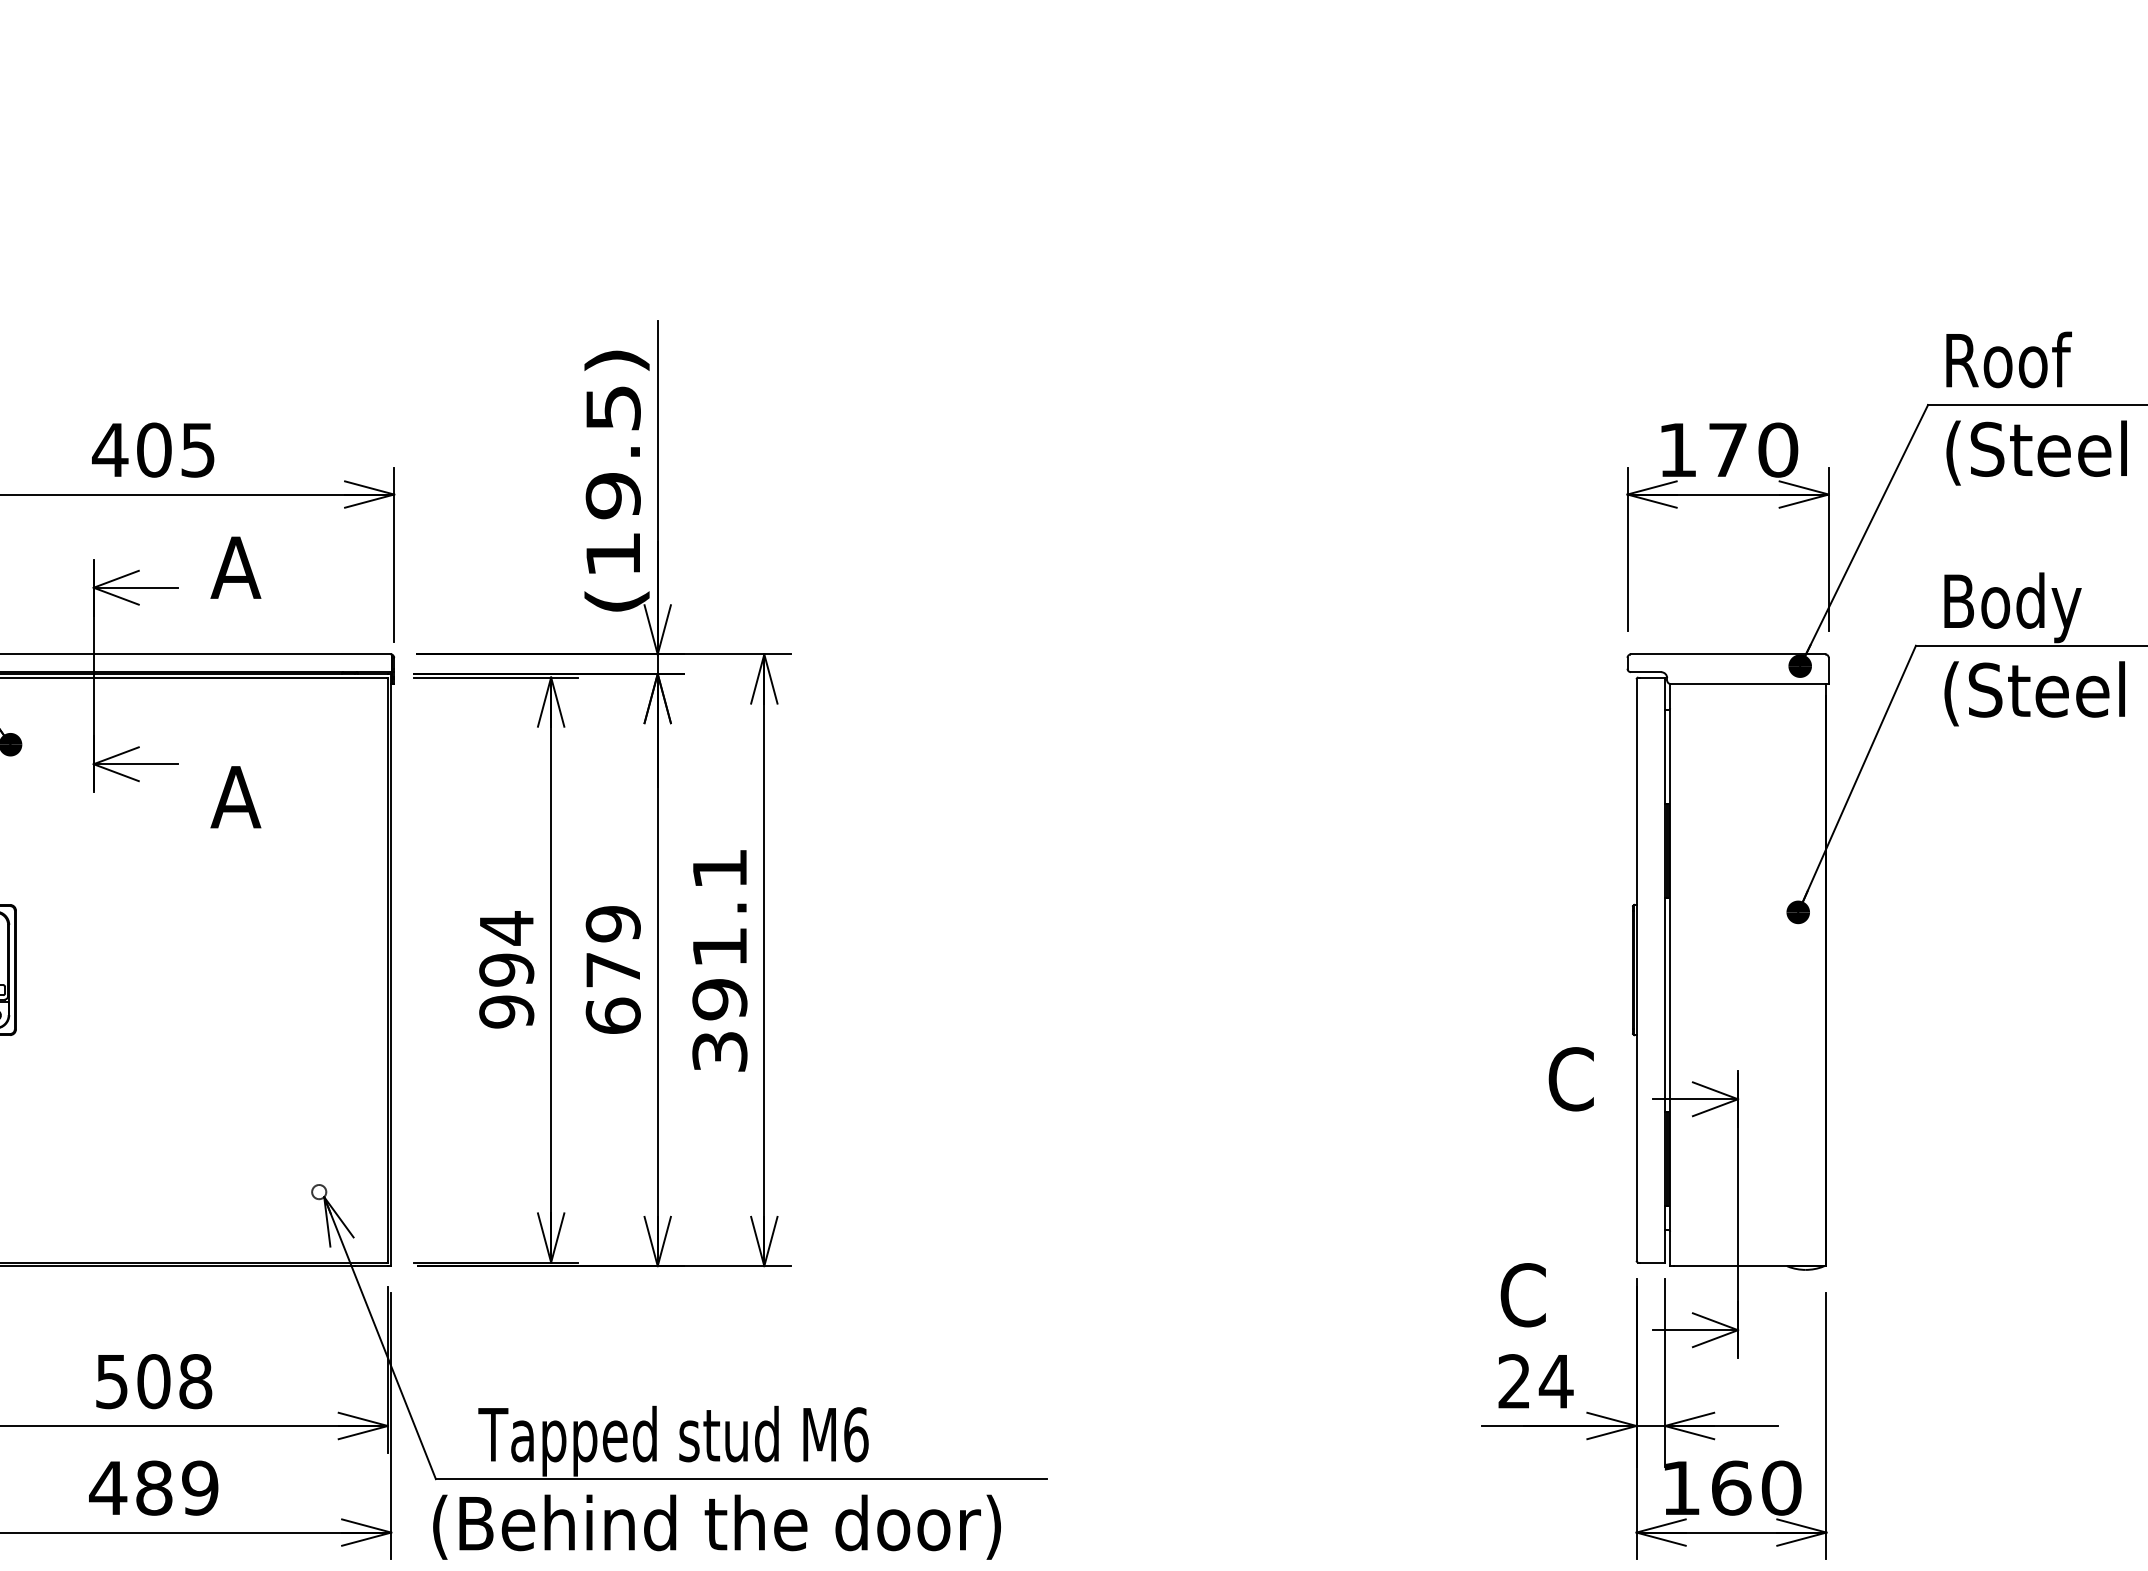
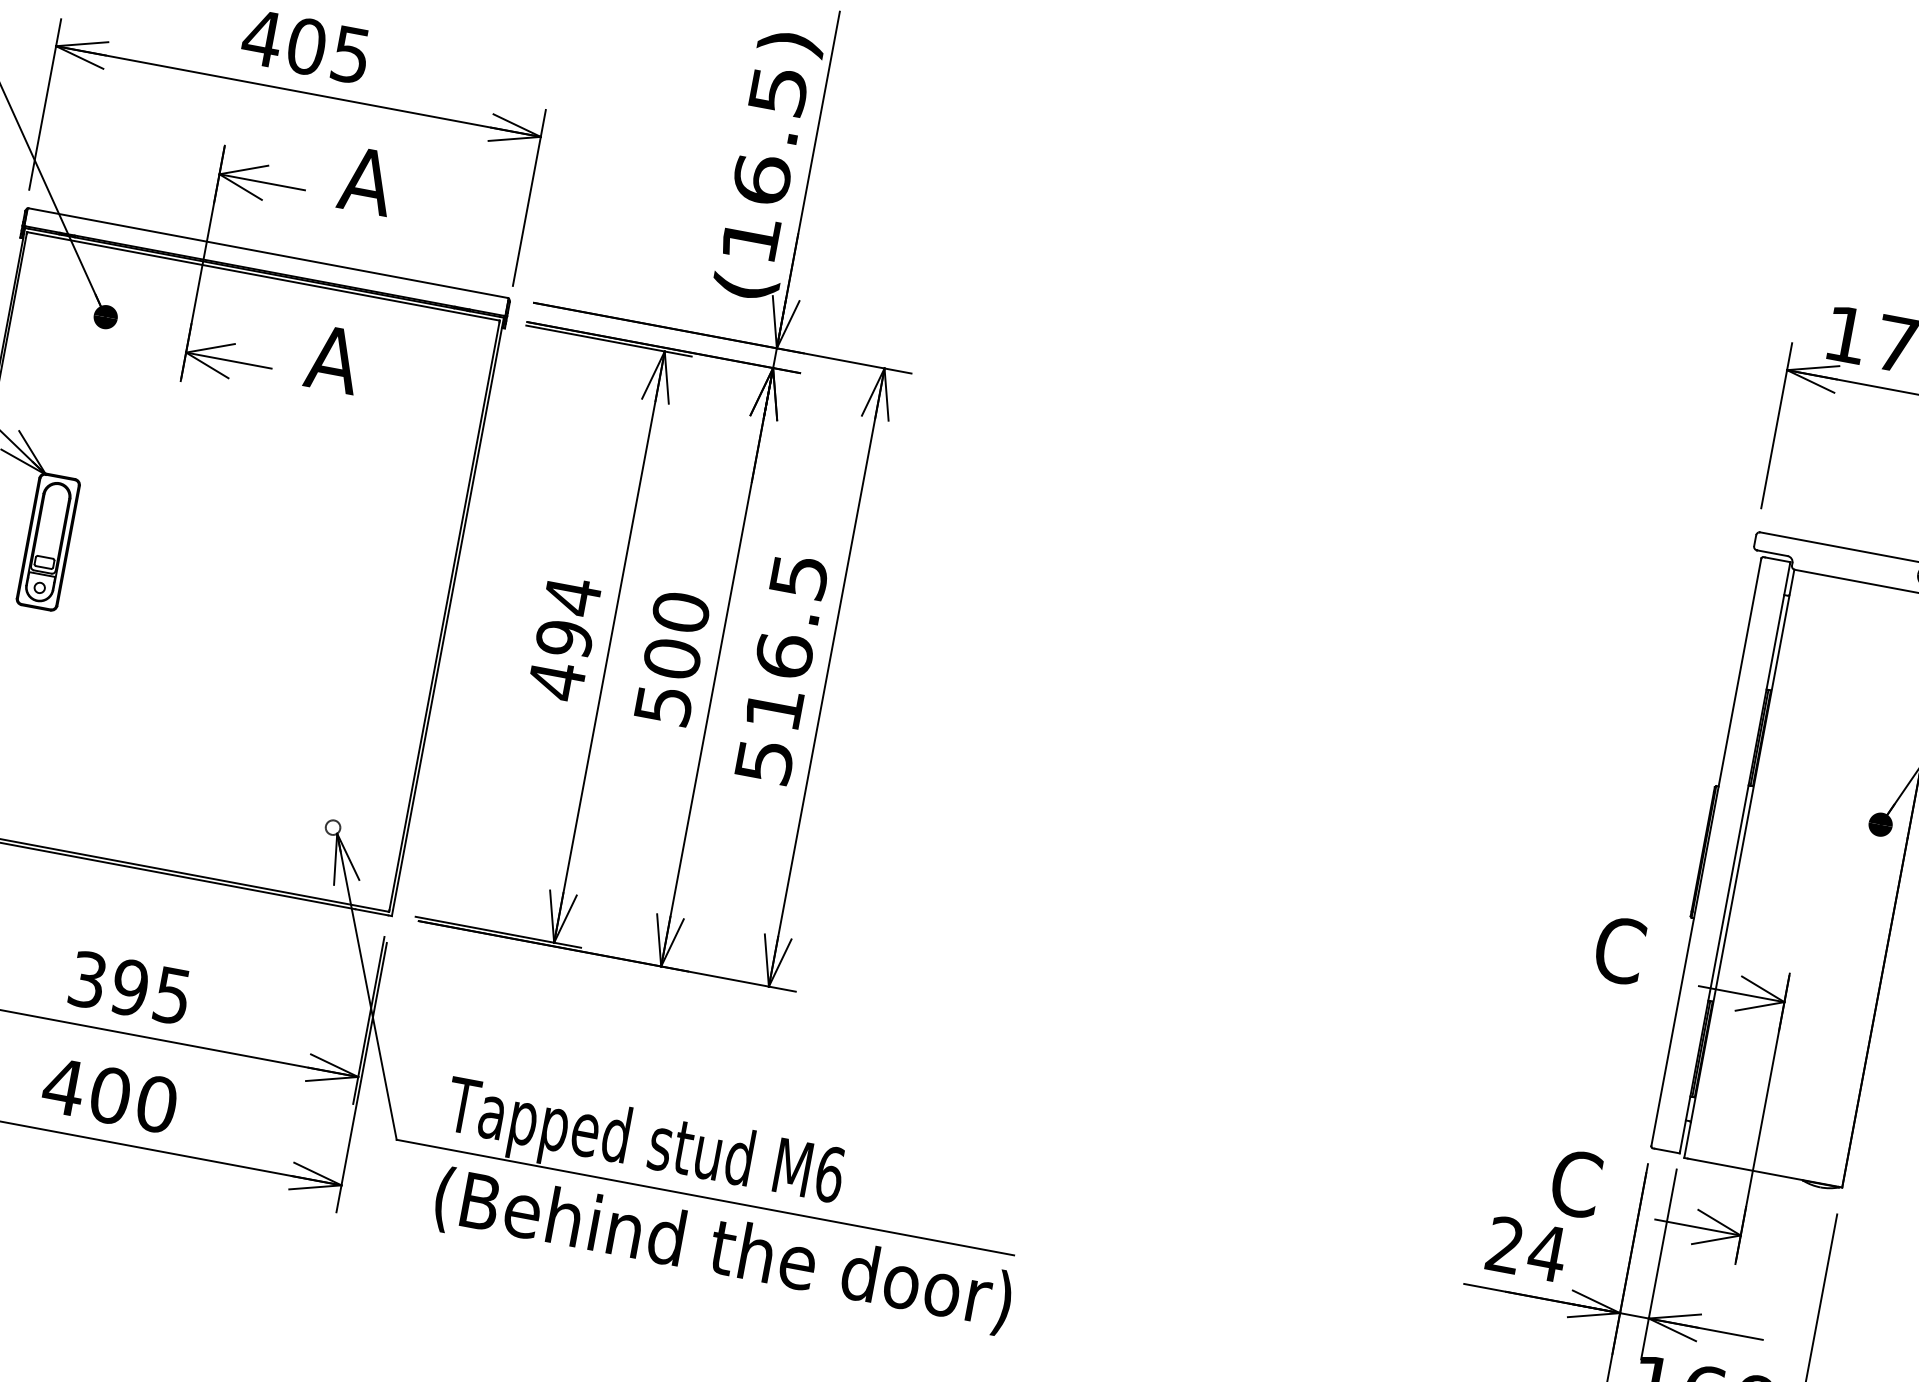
text: (612, 495) -> (761, 179), (19.5) -> (16.5)
text: (235, 797) -> (333, 359), moved
text: (719, 960) -> (781, 669), 391.1 -> 516.5
text: (612, 969) -> (671, 658), 679 -> 500
text: (506, 1011) -> (556, 680), 994 -> 494
text: (1522, 1295) -> (1575, 1183), moved
text: (154, 1381) -> (130, 987), 508 -> 395
text: (177, 1487) -> (133, 1099), 489 -> 400
text: (716, 1526) -> (722, 1250), moved

